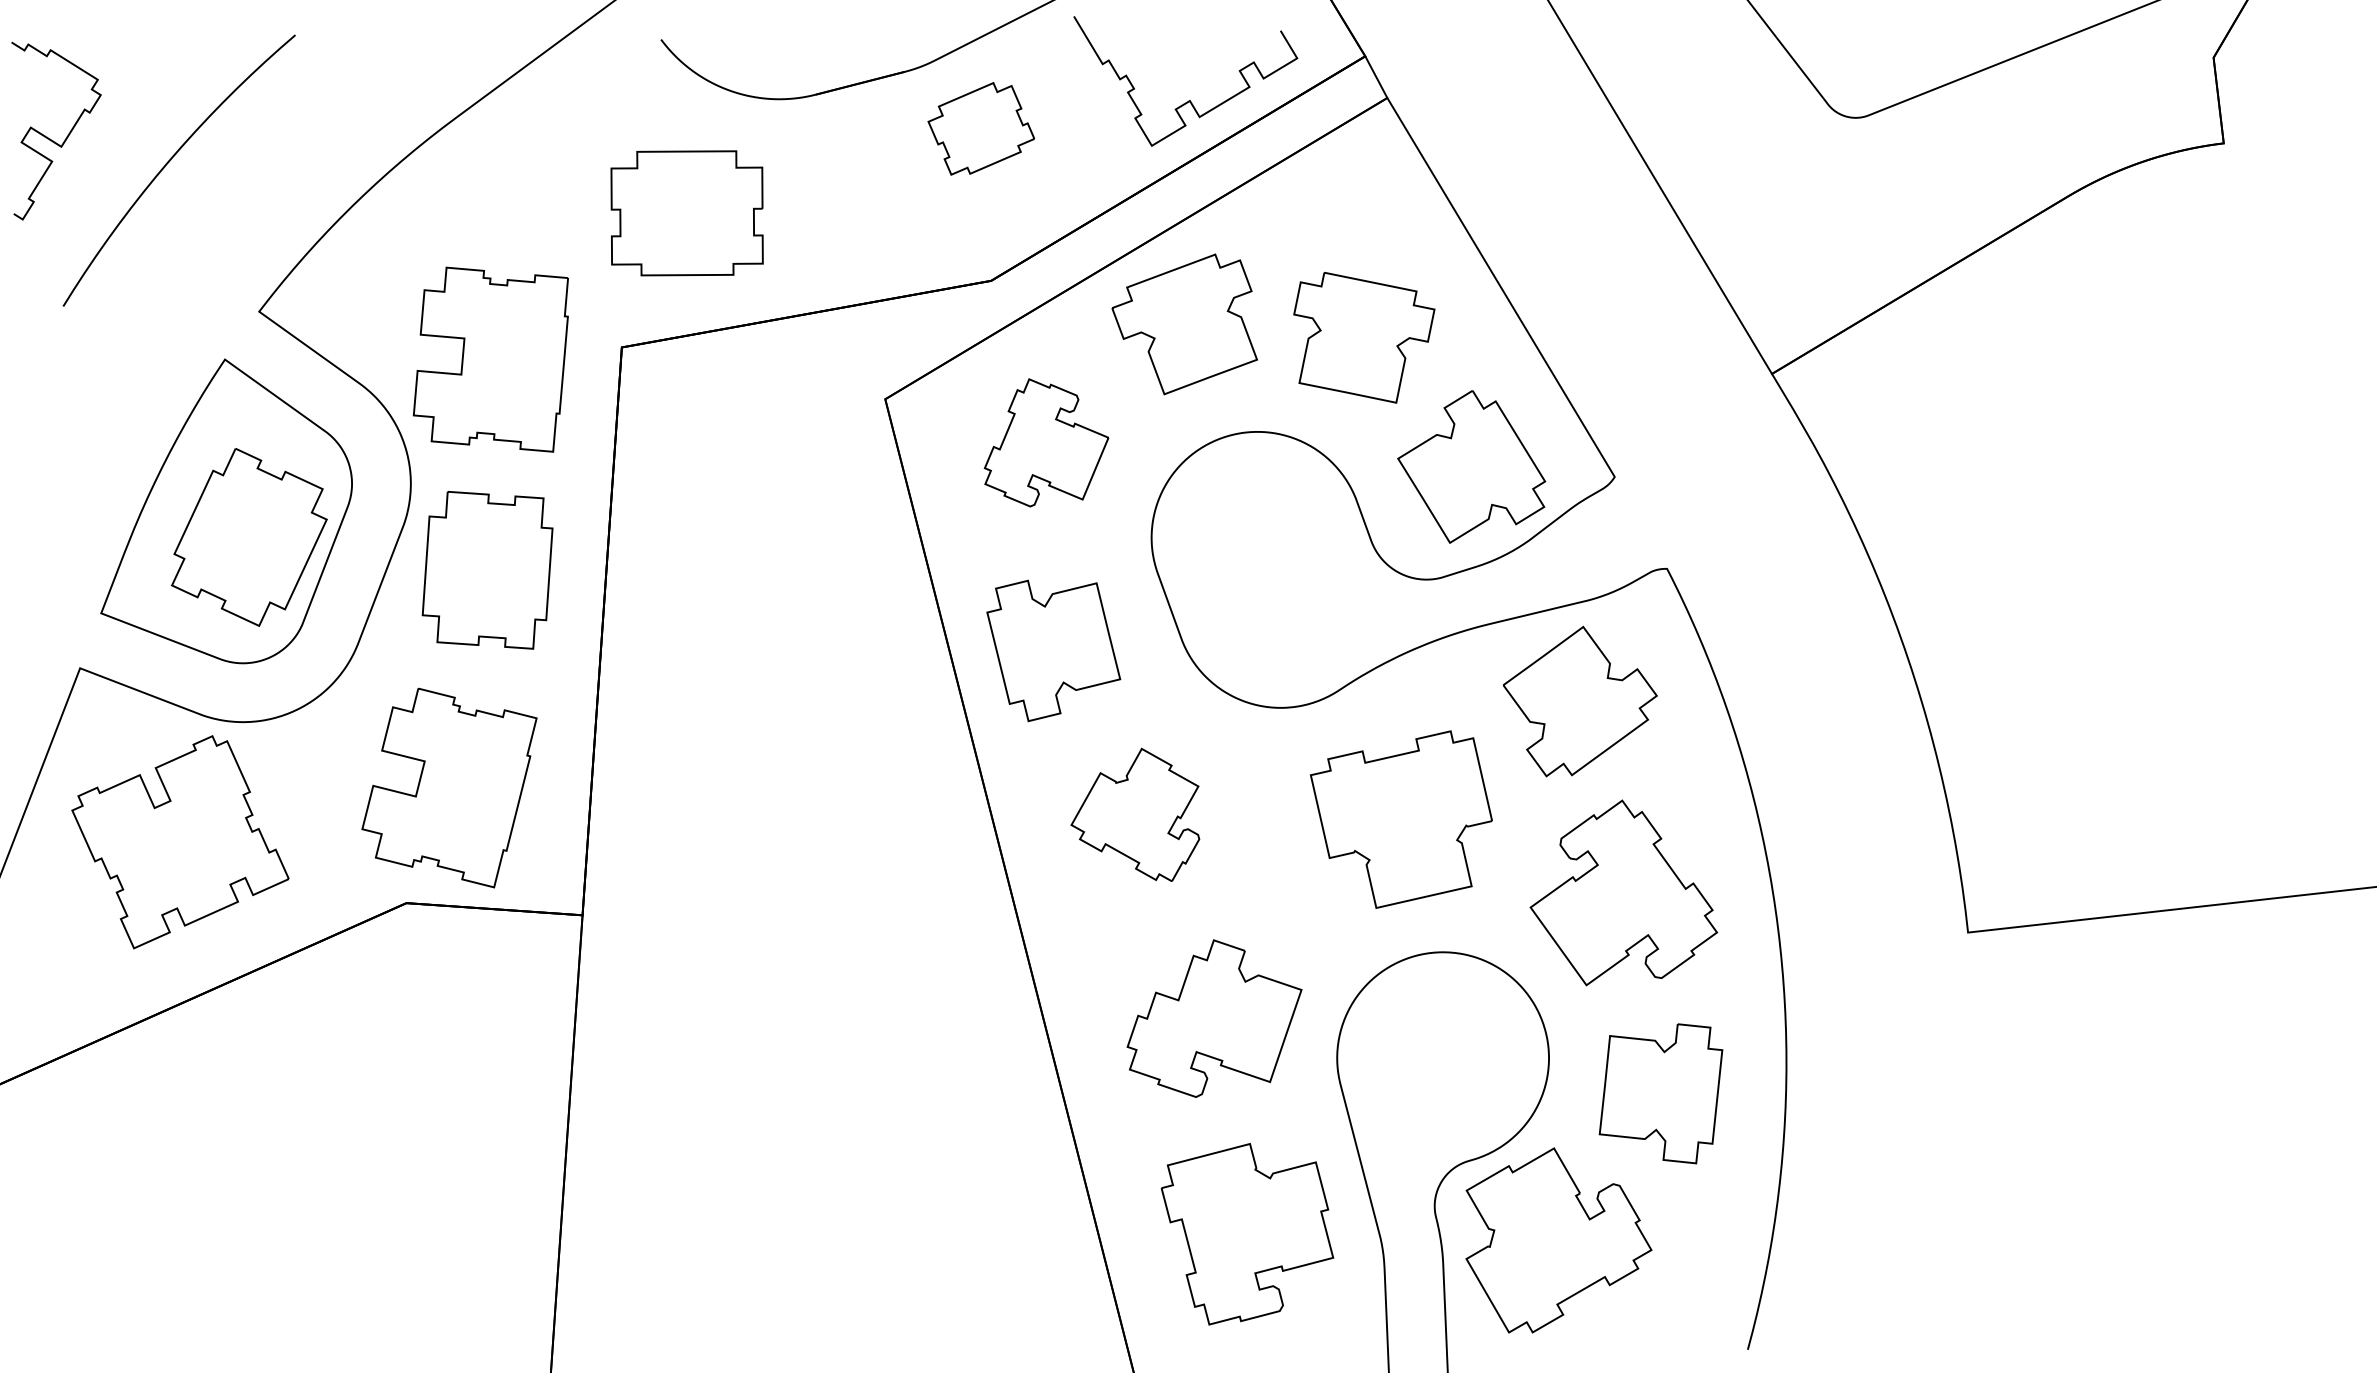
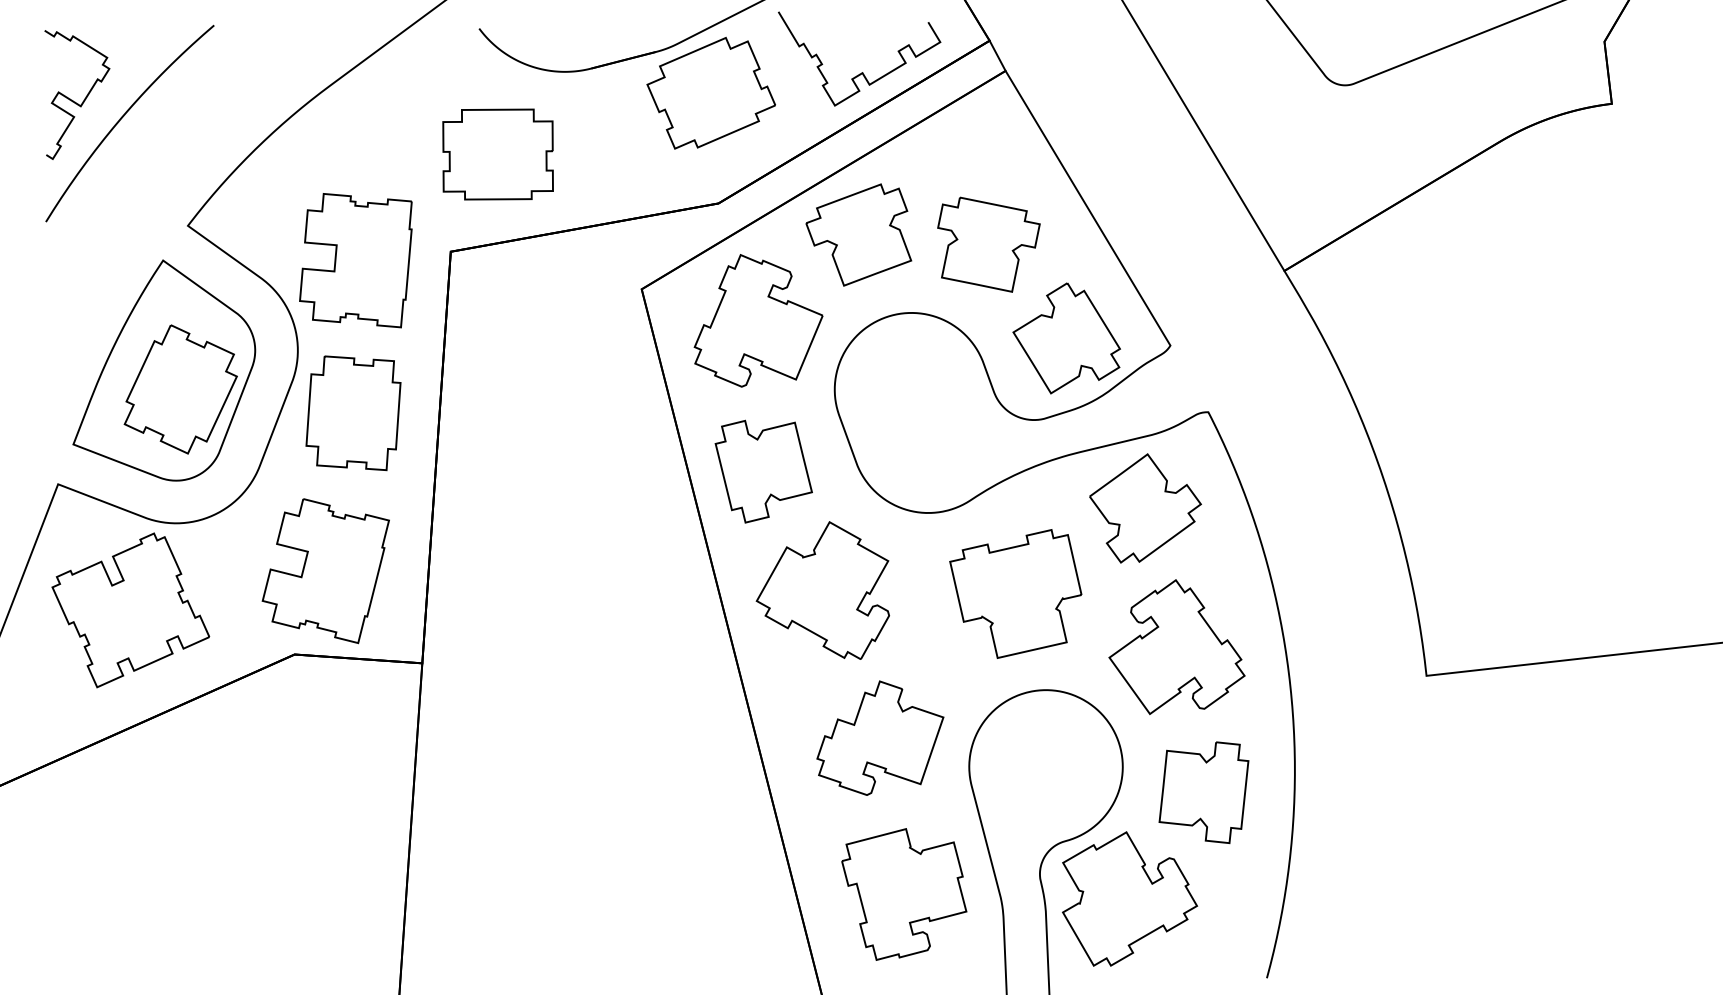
part: (981, 128) -> (711, 93), size x1.67
curve: (50, 138) -> (72, 100), moved
part: (1046, 442) -> (758, 320), size x1.43
part: (1135, 814) -> (823, 590), size x1.43

